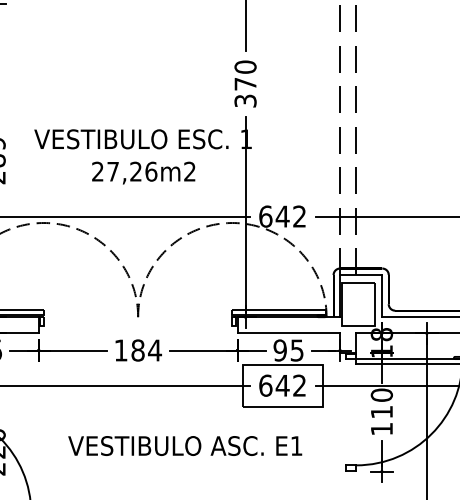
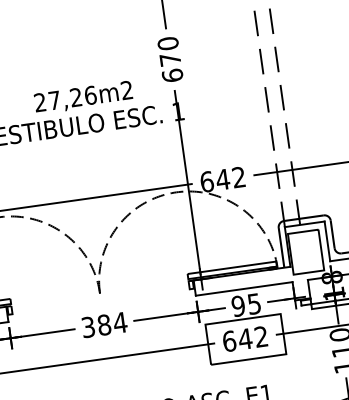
text: (245, 100) -> (172, 75), 370 -> 670
text: (143, 172) -> (83, 97), moved
text: (120, 350) -> (87, 327), 184 -> 384

